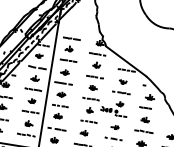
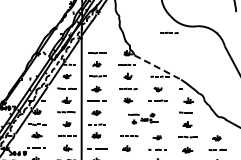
part: (142, 30) -> (169, 32), added
line: (126, 61) -> (158, 67), solid -> dashed
part: (104, 107) -> (142, 118), size x0.6

